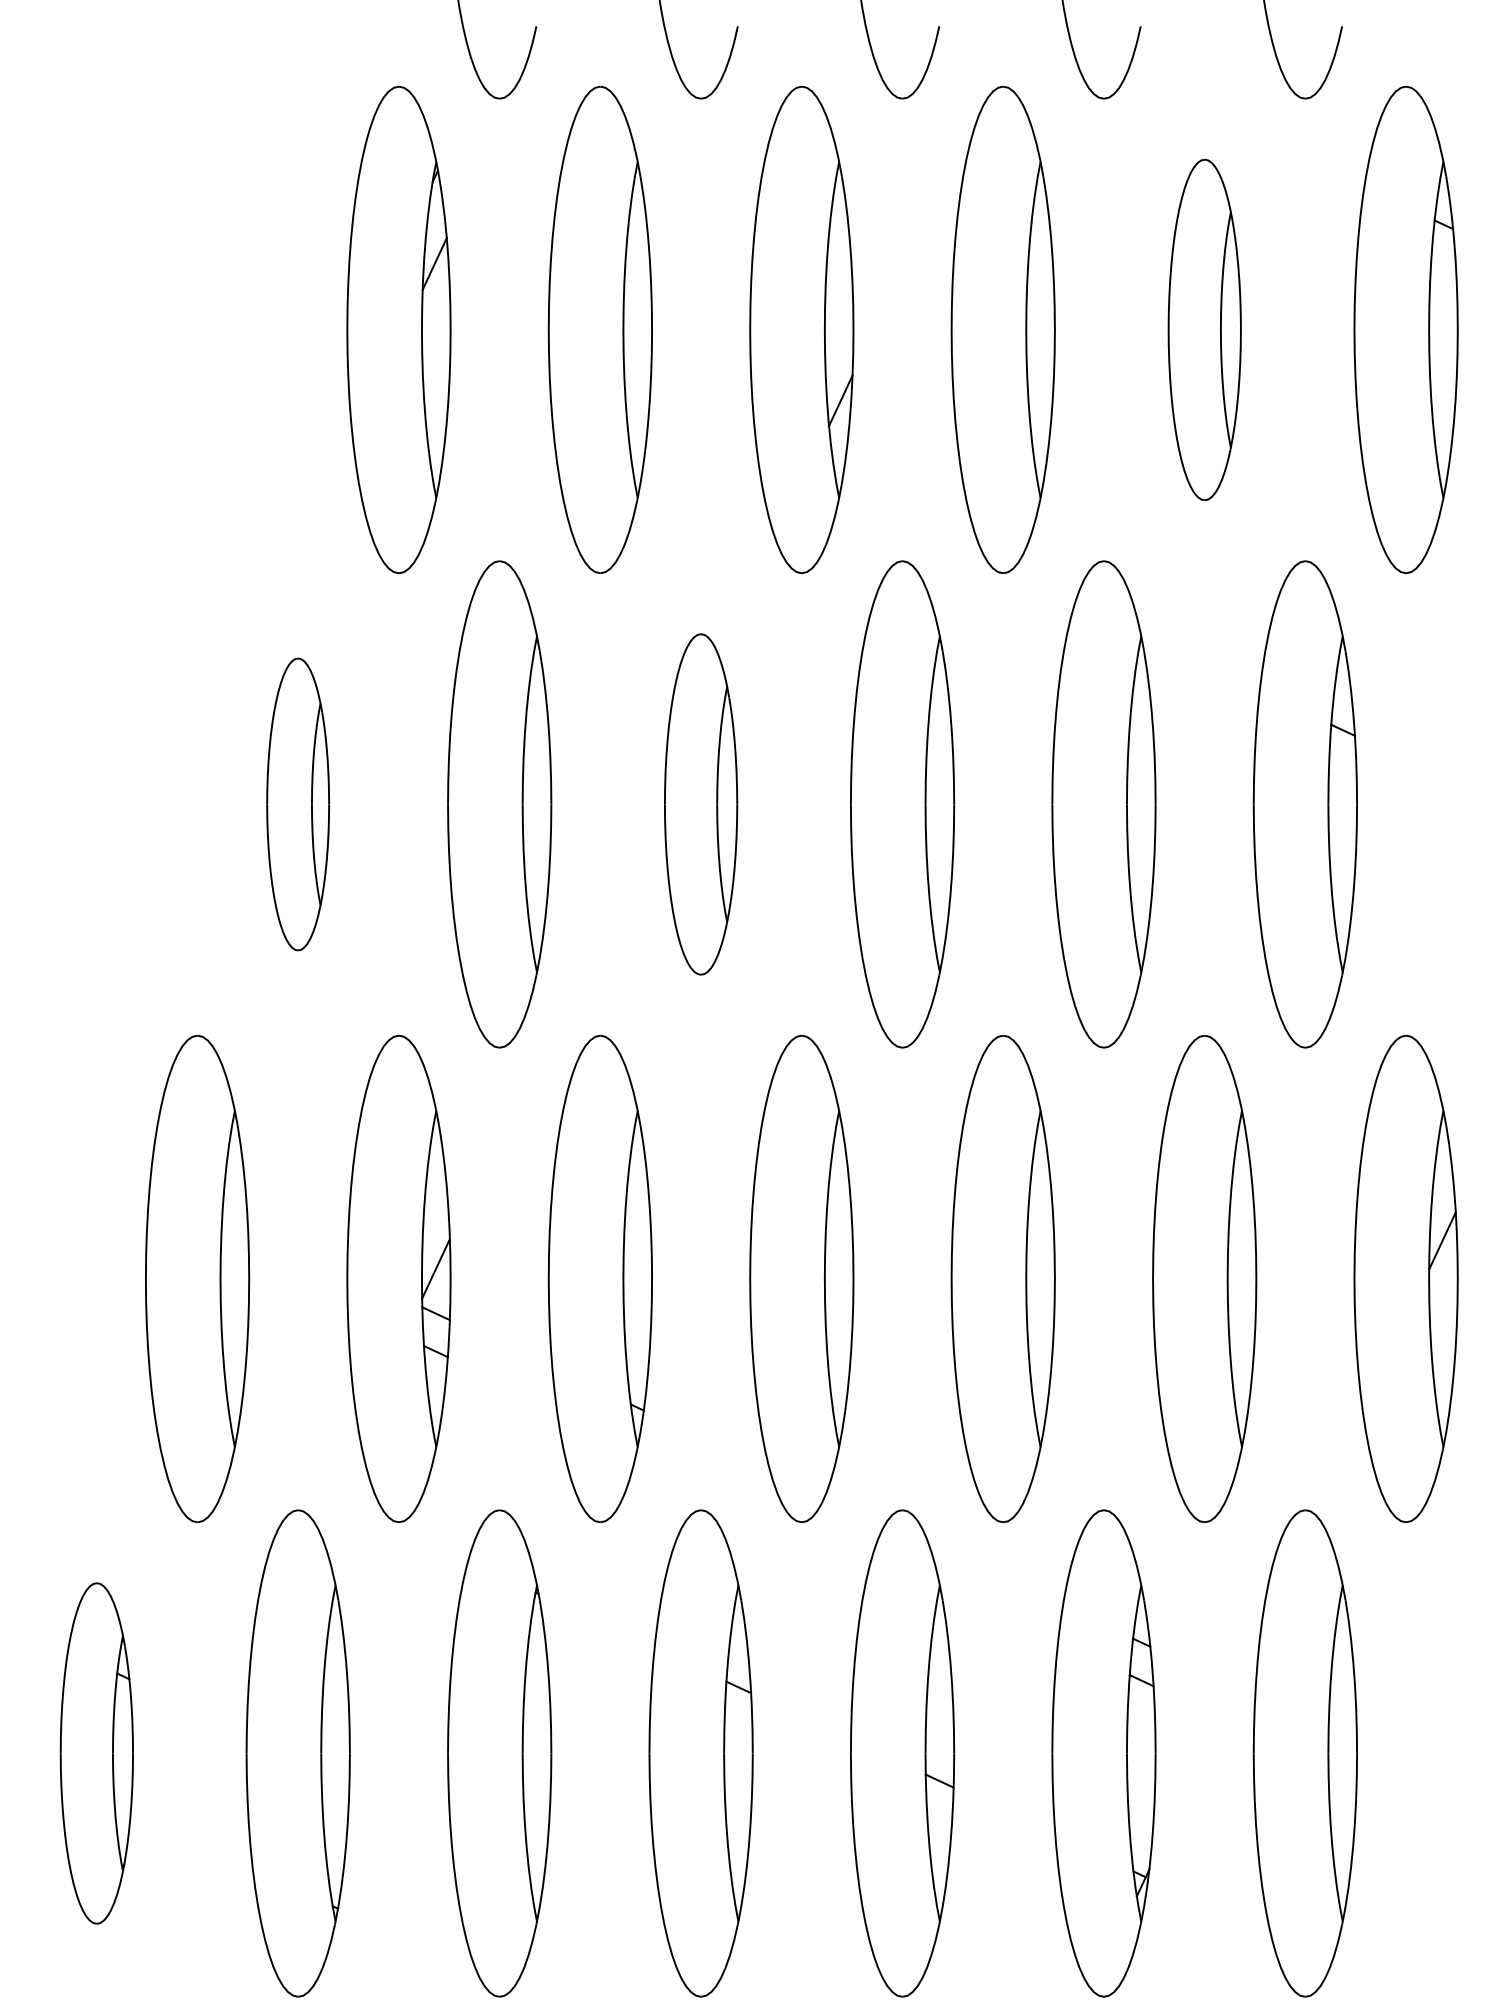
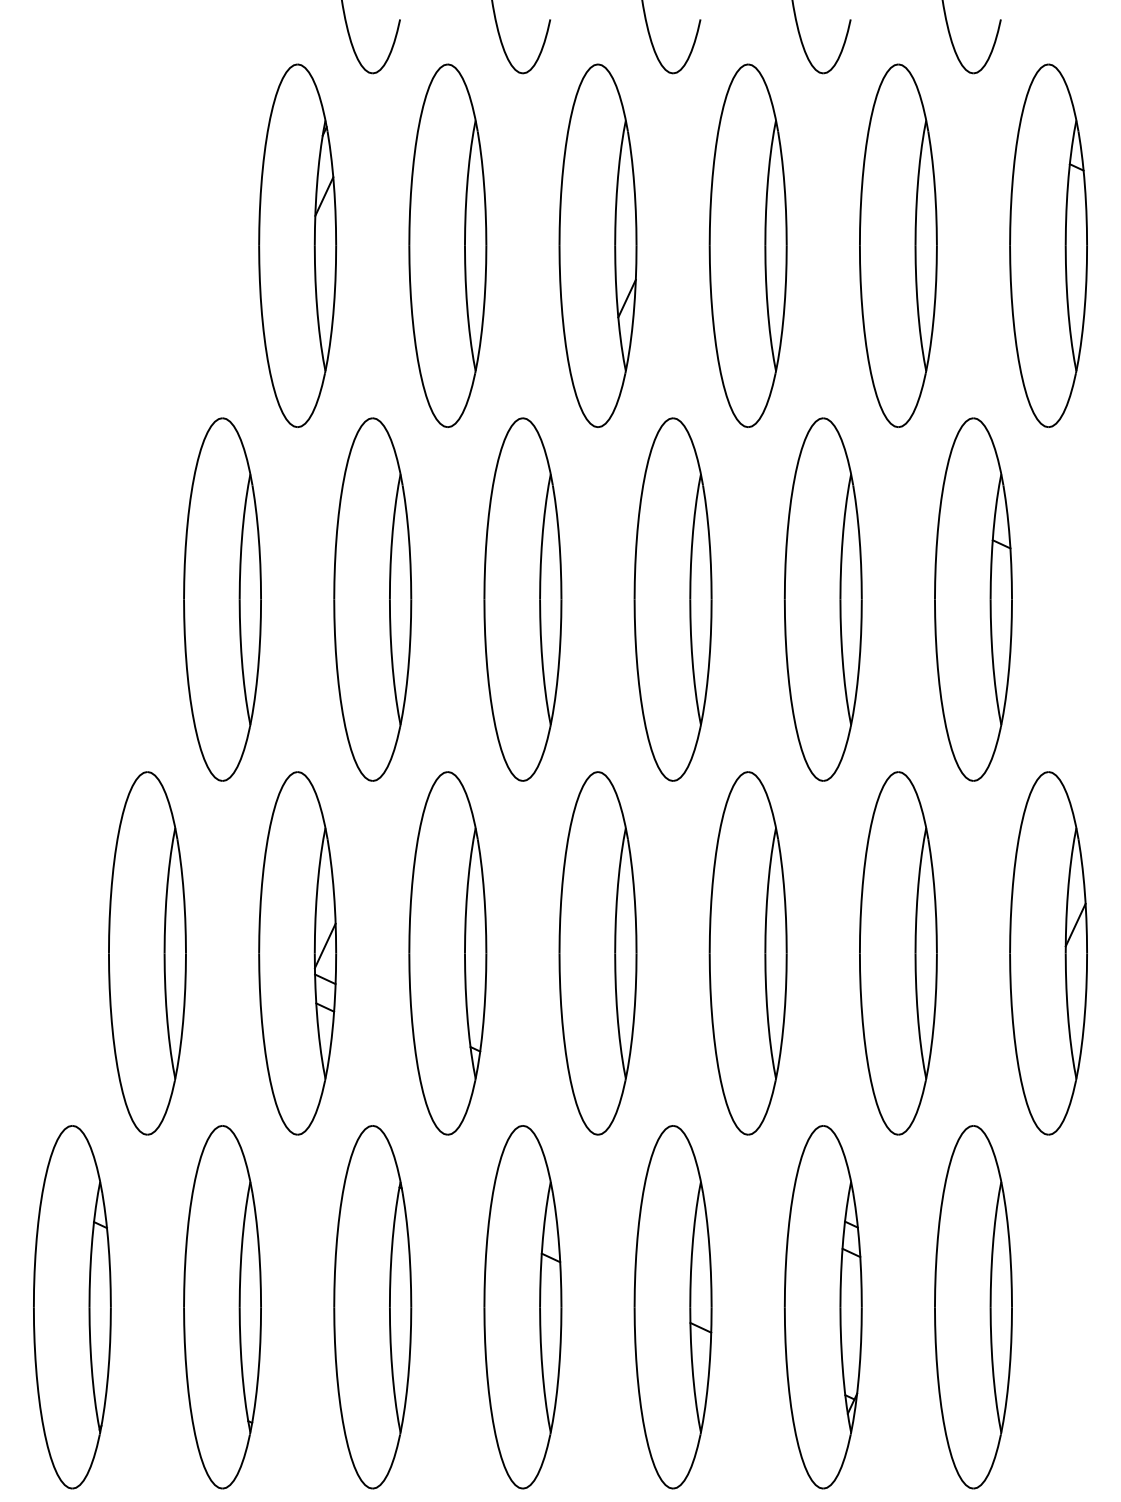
part: (1204, 329) -> (898, 245), size x1.43
part: (297, 804) -> (221, 599), size x1.67
part: (700, 804) -> (522, 599), size x1.43
part: (96, 1753) -> (72, 1307), size x1.43

